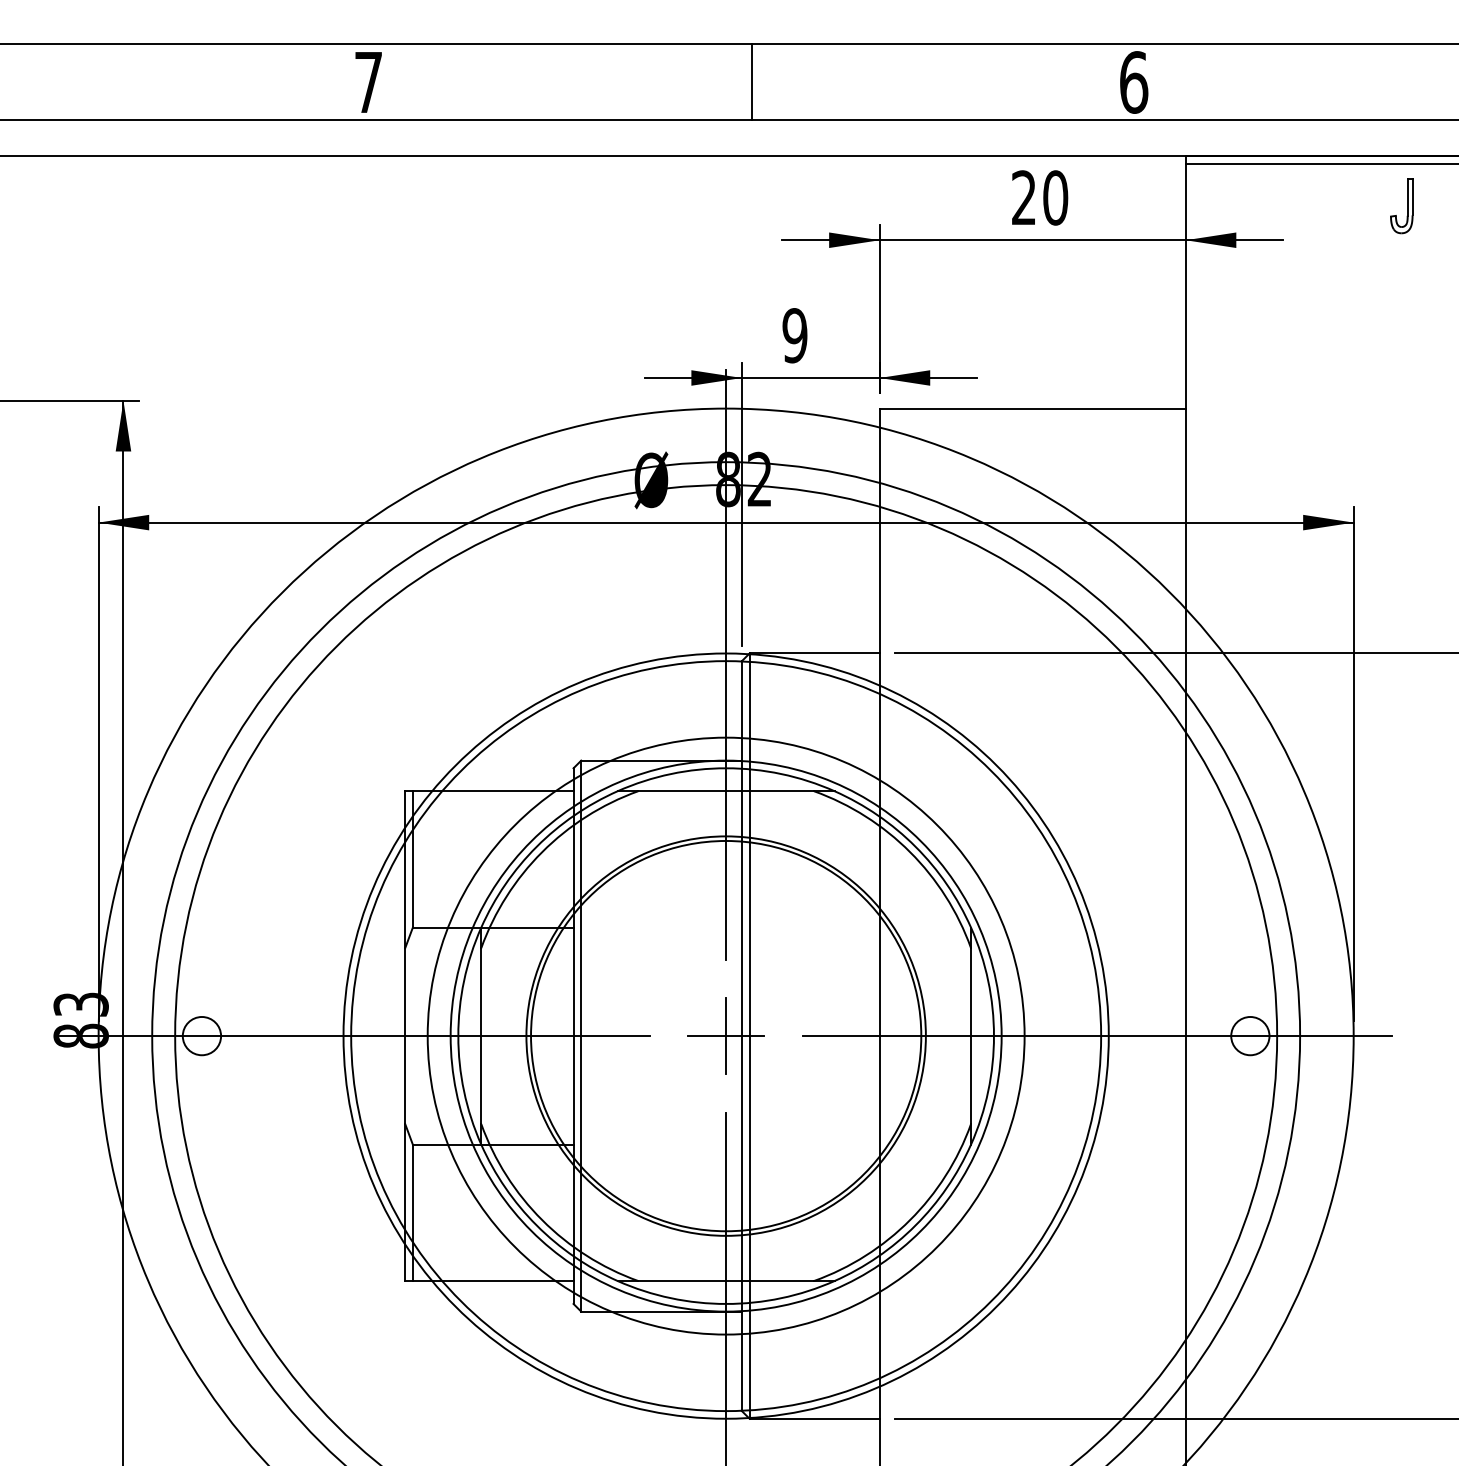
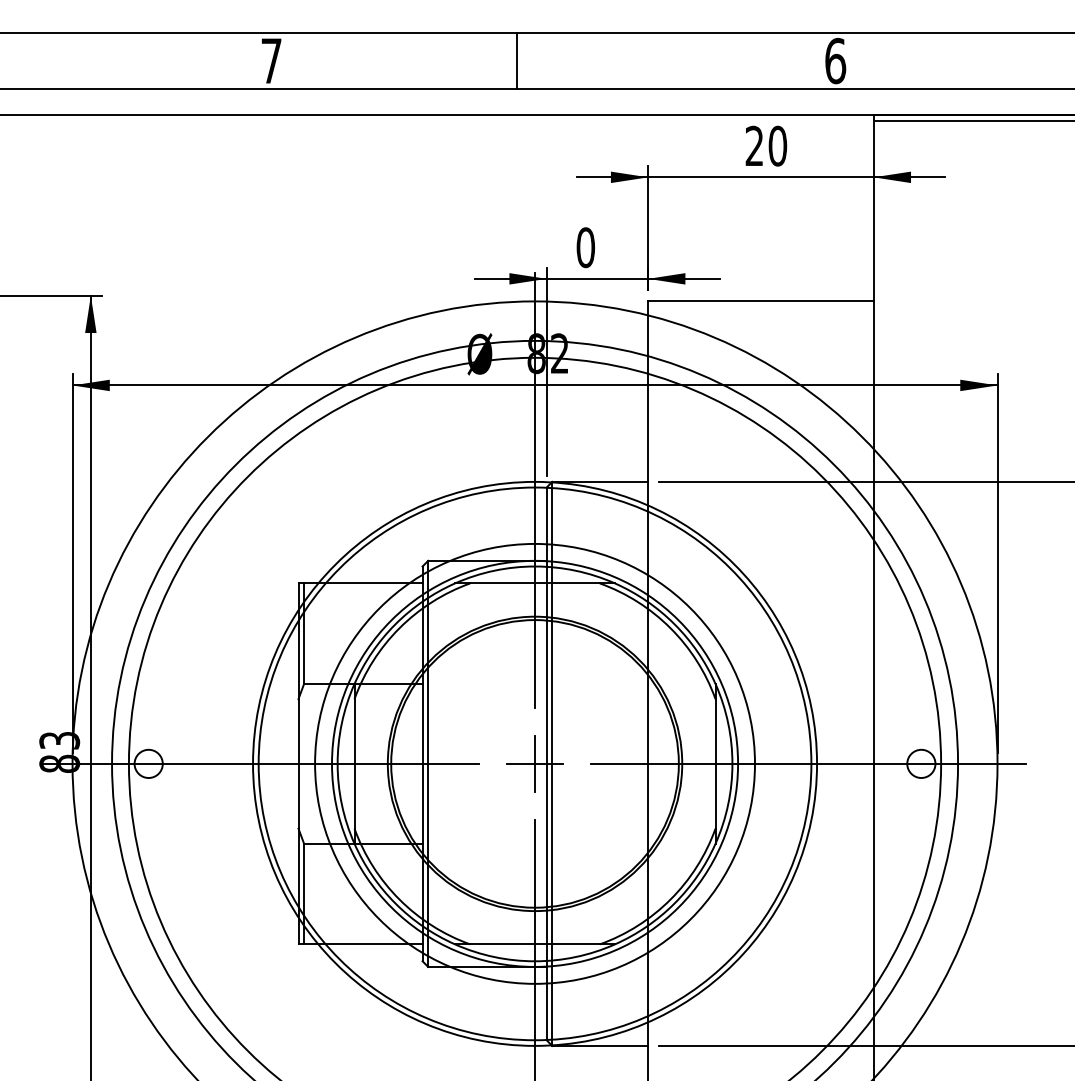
line: (752, 81) -> (517, 60), moved
part: (1401, 206) -> (1032, 152), removed
text: (794, 335) -> (585, 247), 9 -> 0

